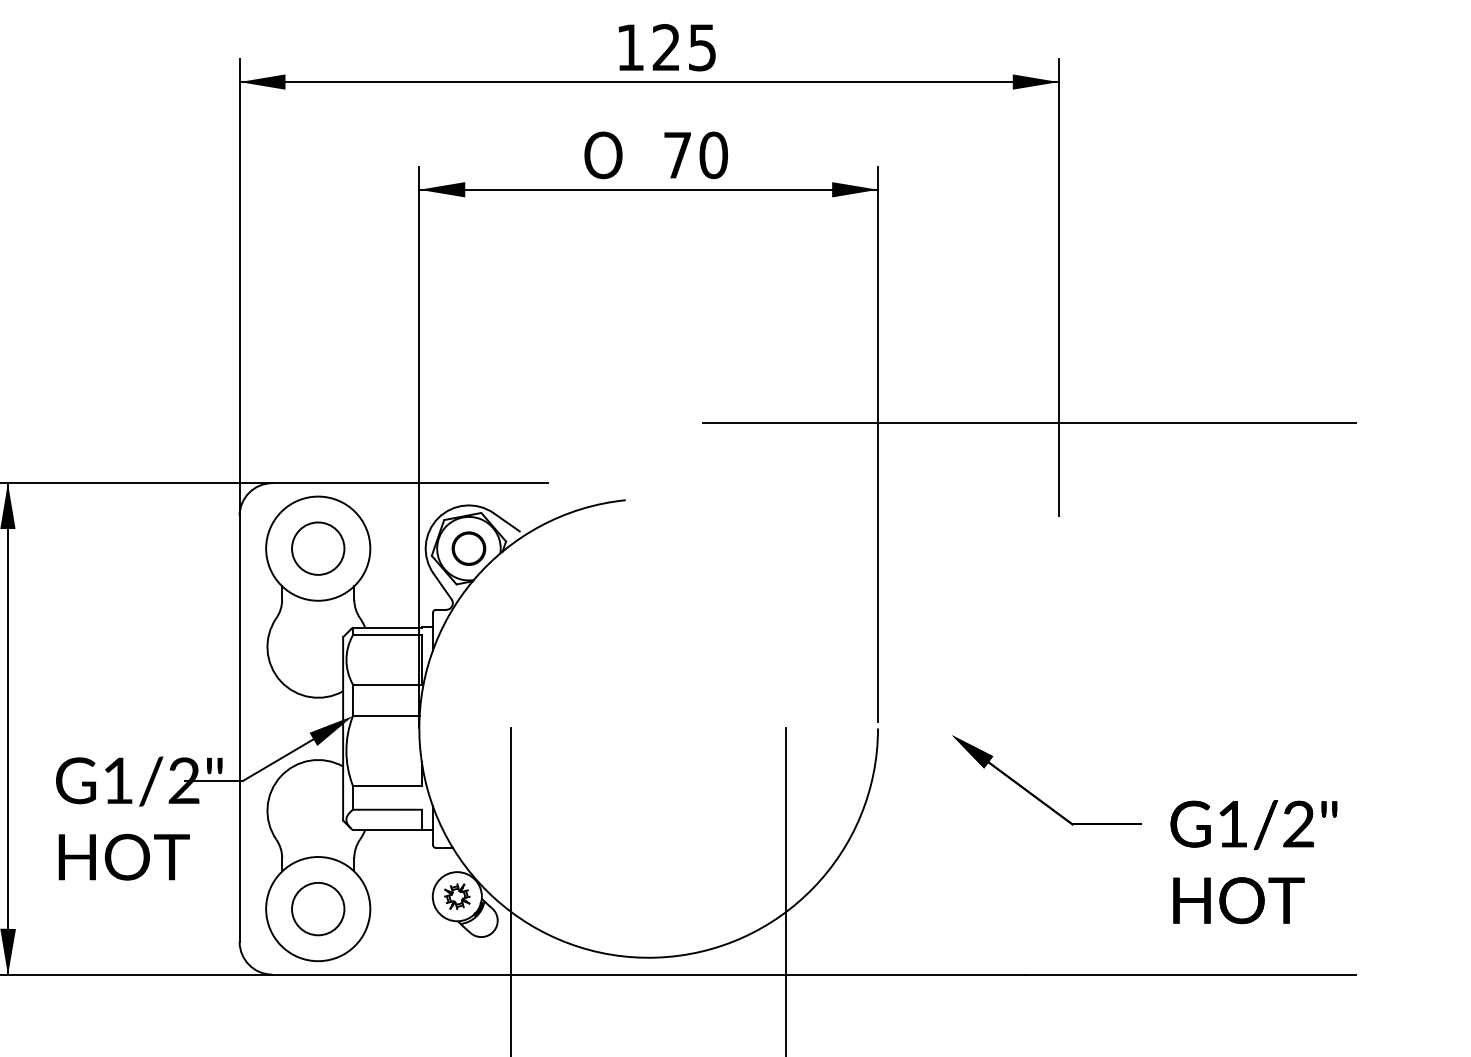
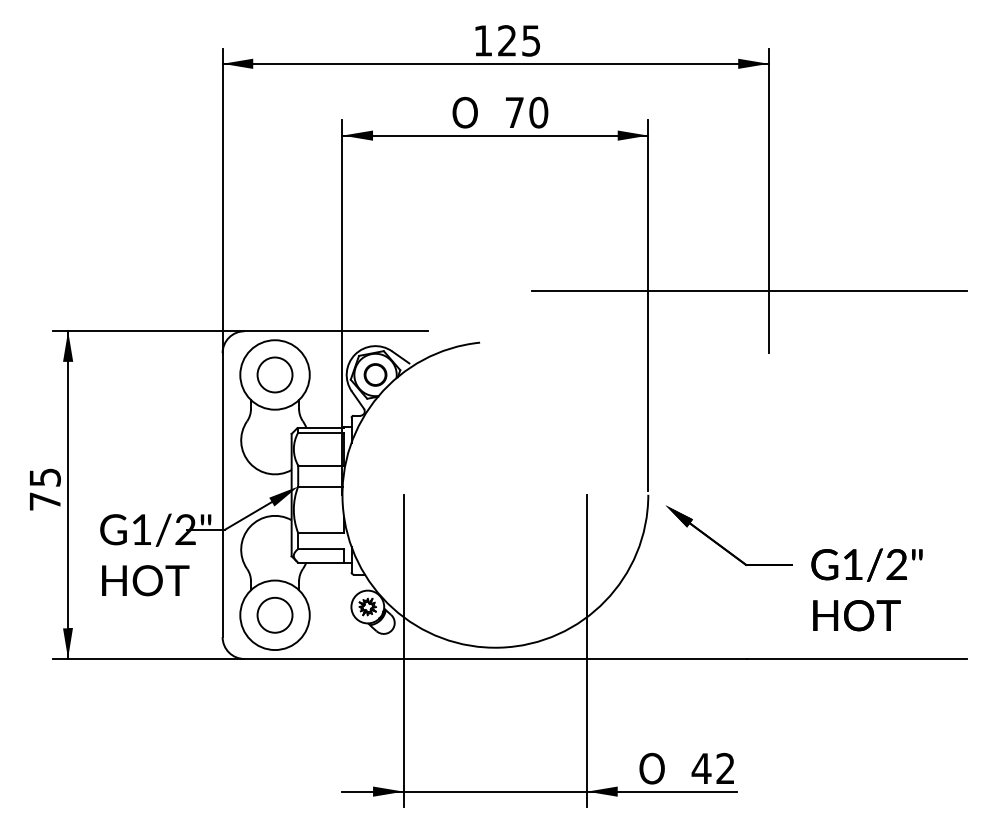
part: (1145, 829) -> (794, 568), moved

